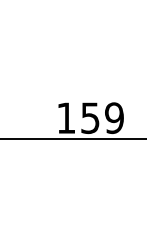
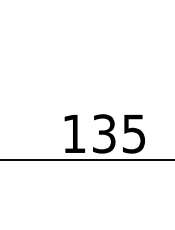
text: (102, 117) -> (119, 133), 159 -> 135

